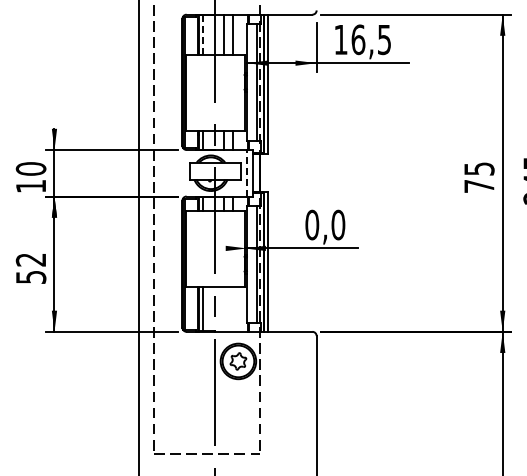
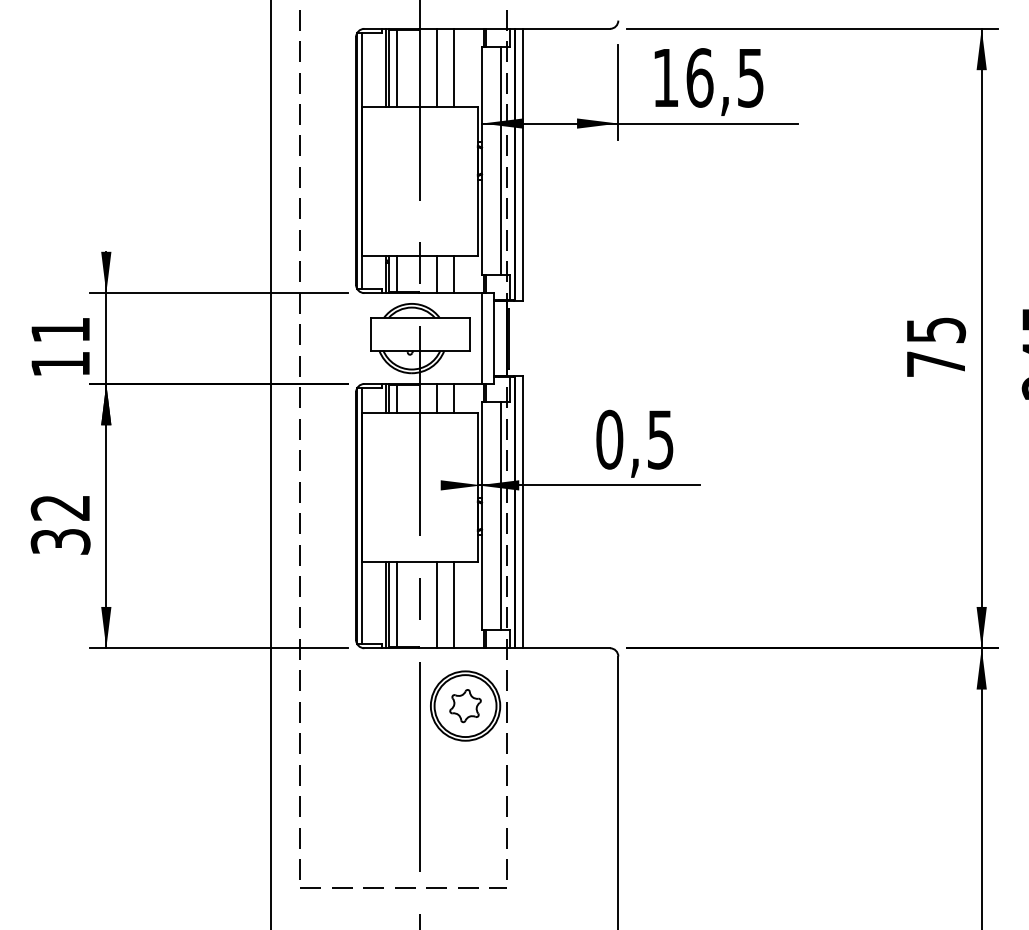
line: (203, 34) -> (397, 67), dashed -> solid
text: (30, 168) -> (59, 329), 10 -> 11
line: (246, 172) -> (481, 337), dashed -> solid
text: (338, 224) -> (660, 438), 0,0 -> 0,5
text: (30, 276) -> (59, 540), 52 -> 32
line: (223, 309) -> (436, 604), added
line: (232, 309) -> (453, 604), added

